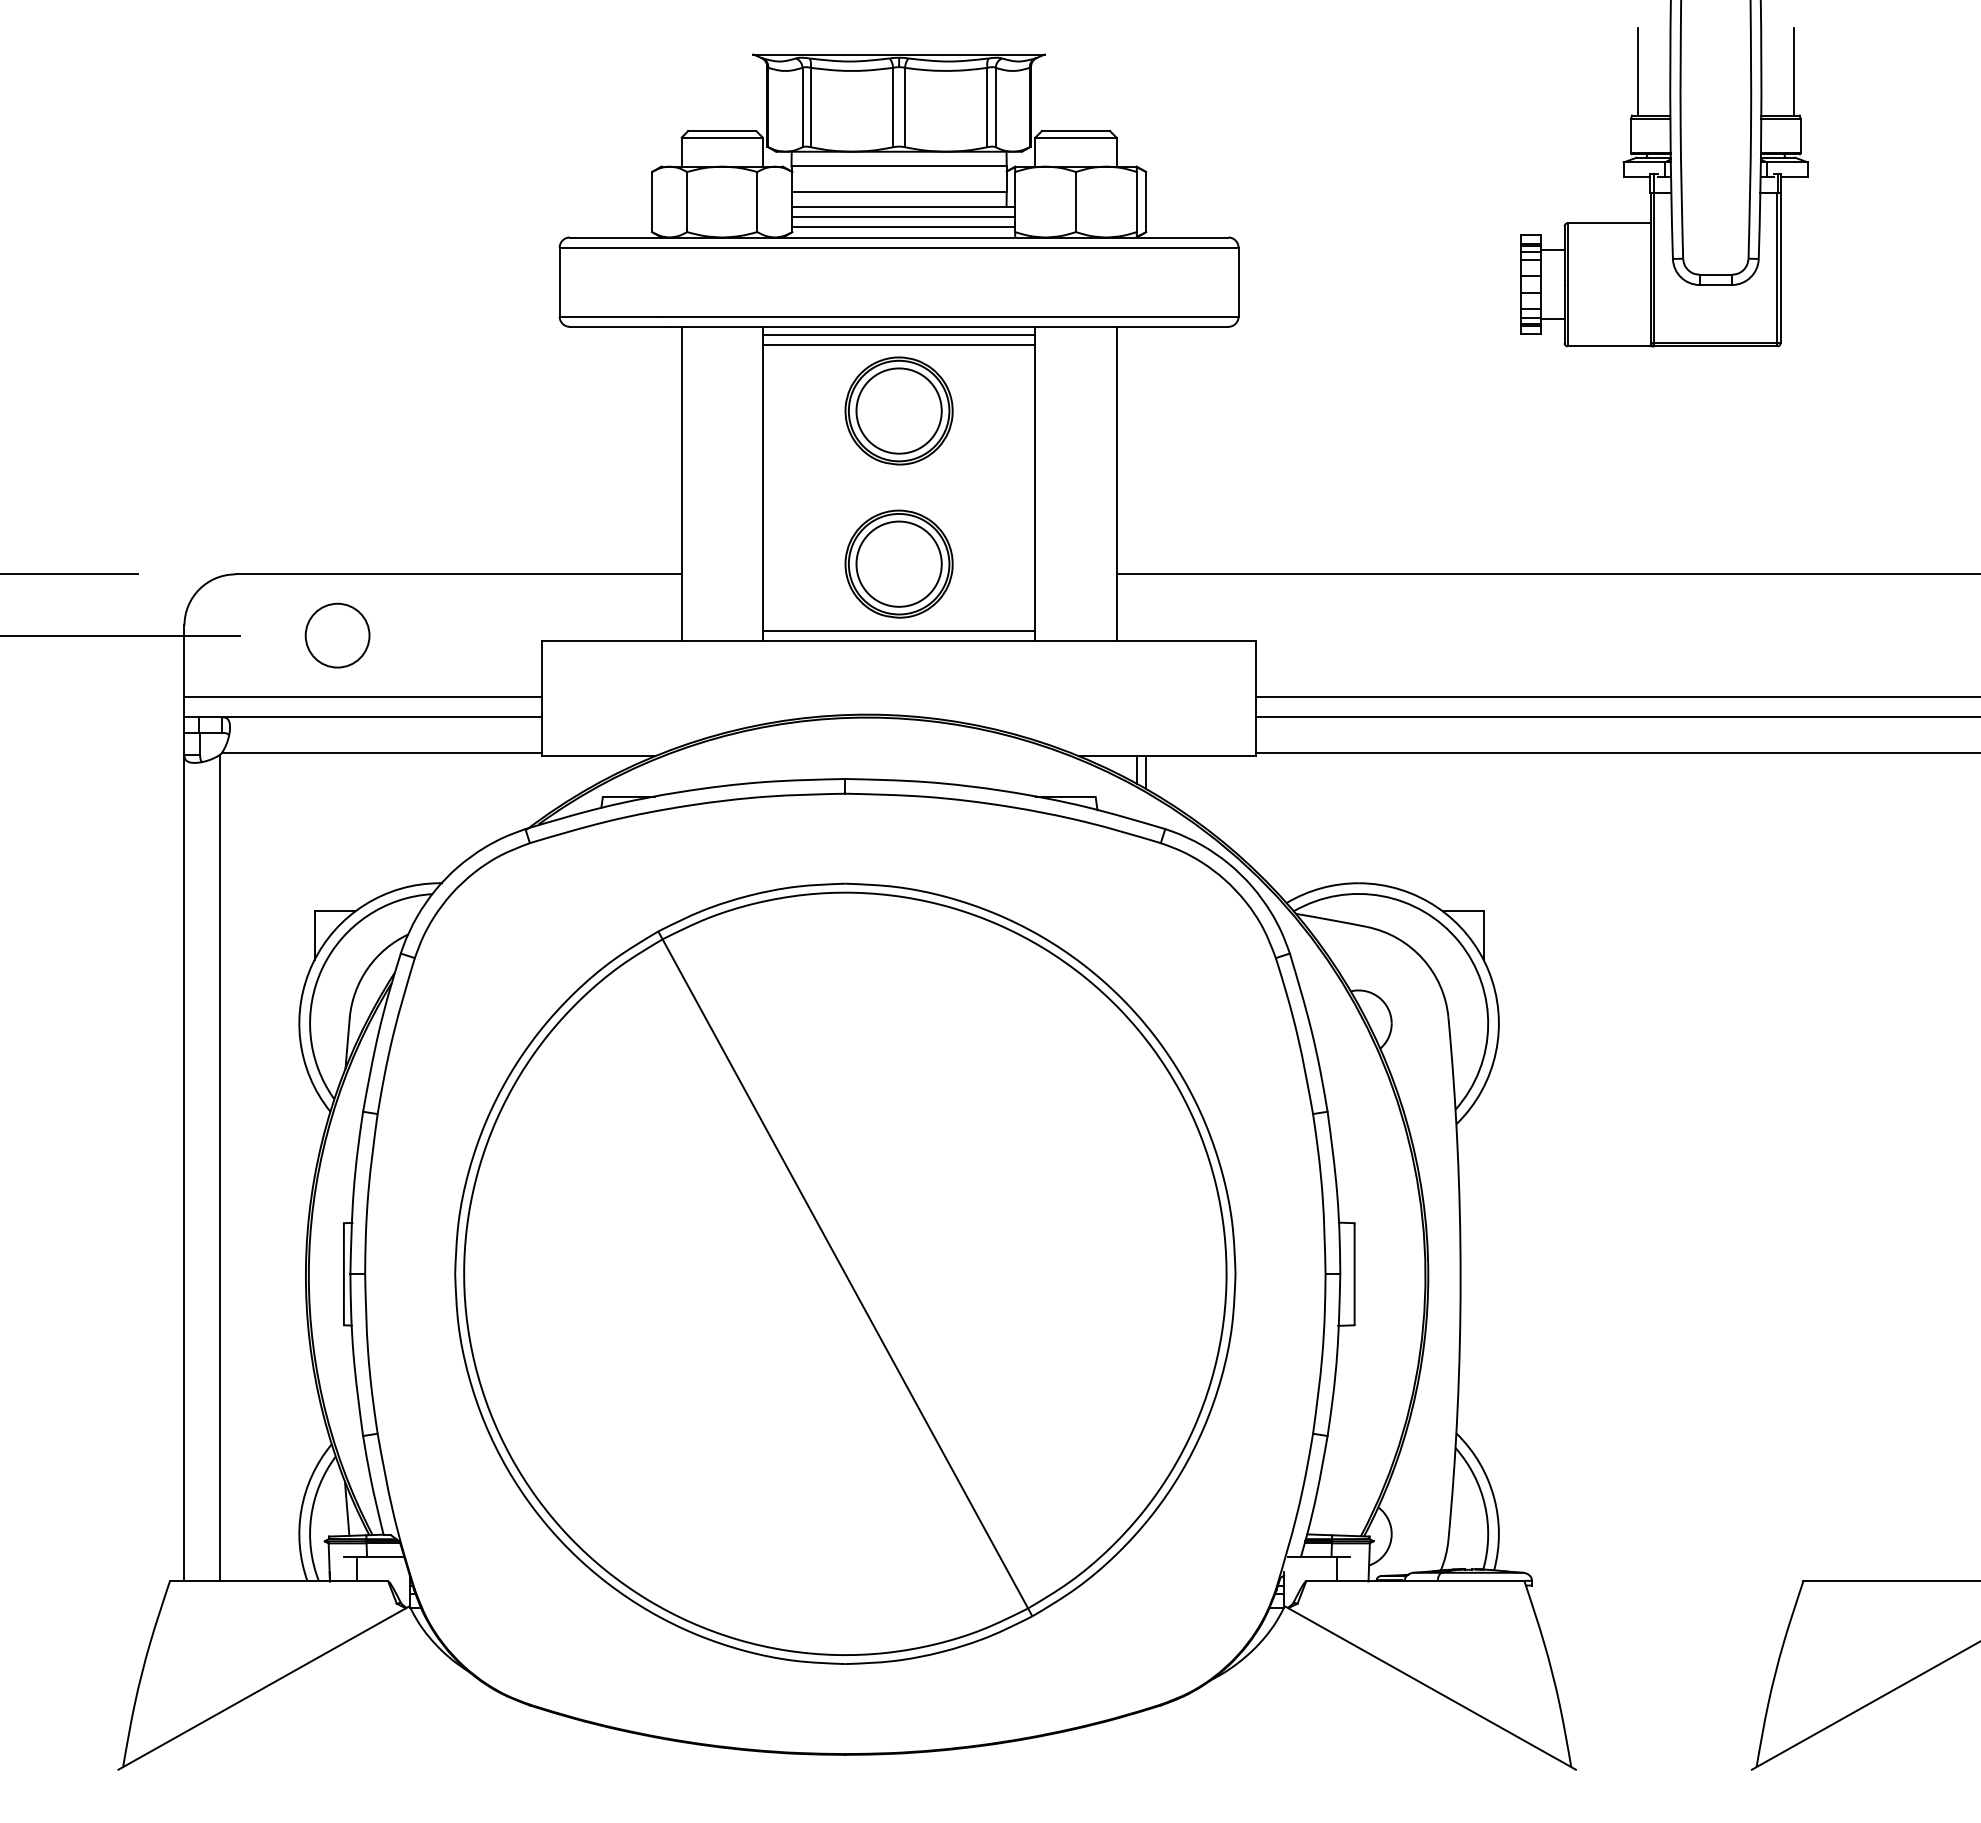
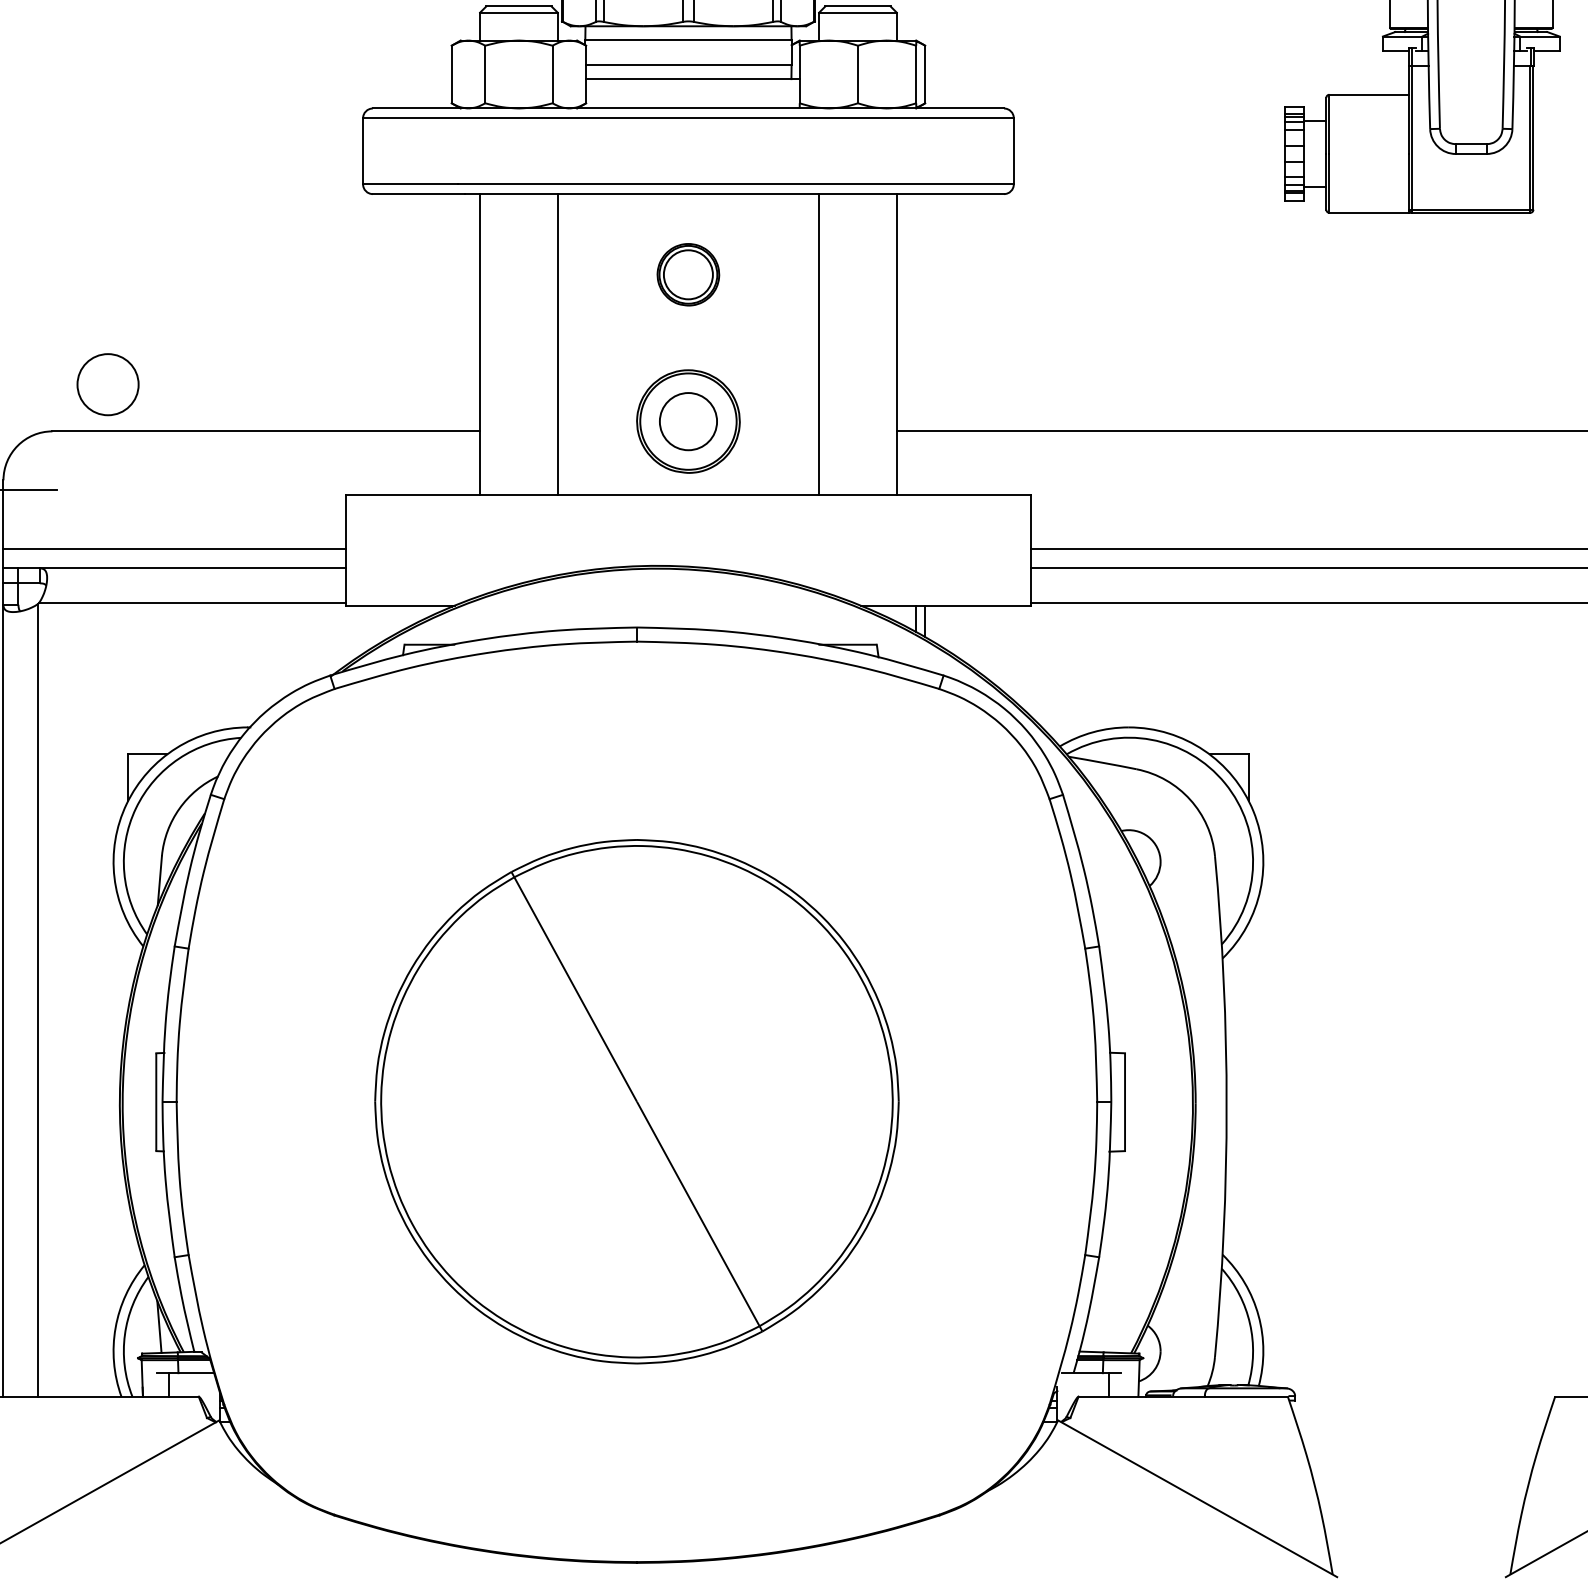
line: (903, 217) -> (692, 89), removed
line: (903, 227) -> (692, 98), removed
line: (898, 334) -> (687, 201), removed
line: (898, 344) -> (687, 211), removed
part: (898, 410) -> (687, 274), size x0.6
circle: (898, 563) -> (687, 420), size x0.7
line: (898, 630) -> (687, 485), removed
circle: (337, 635) -> (107, 384), moved
part: (845, 1273) -> (637, 1101), size x0.7

